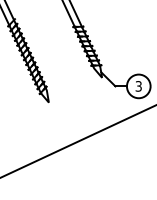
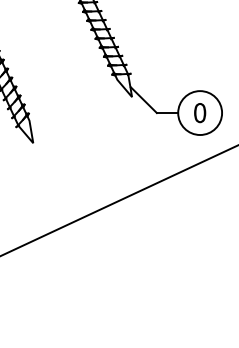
text: (138, 86) -> (199, 113), 3 -> 0

